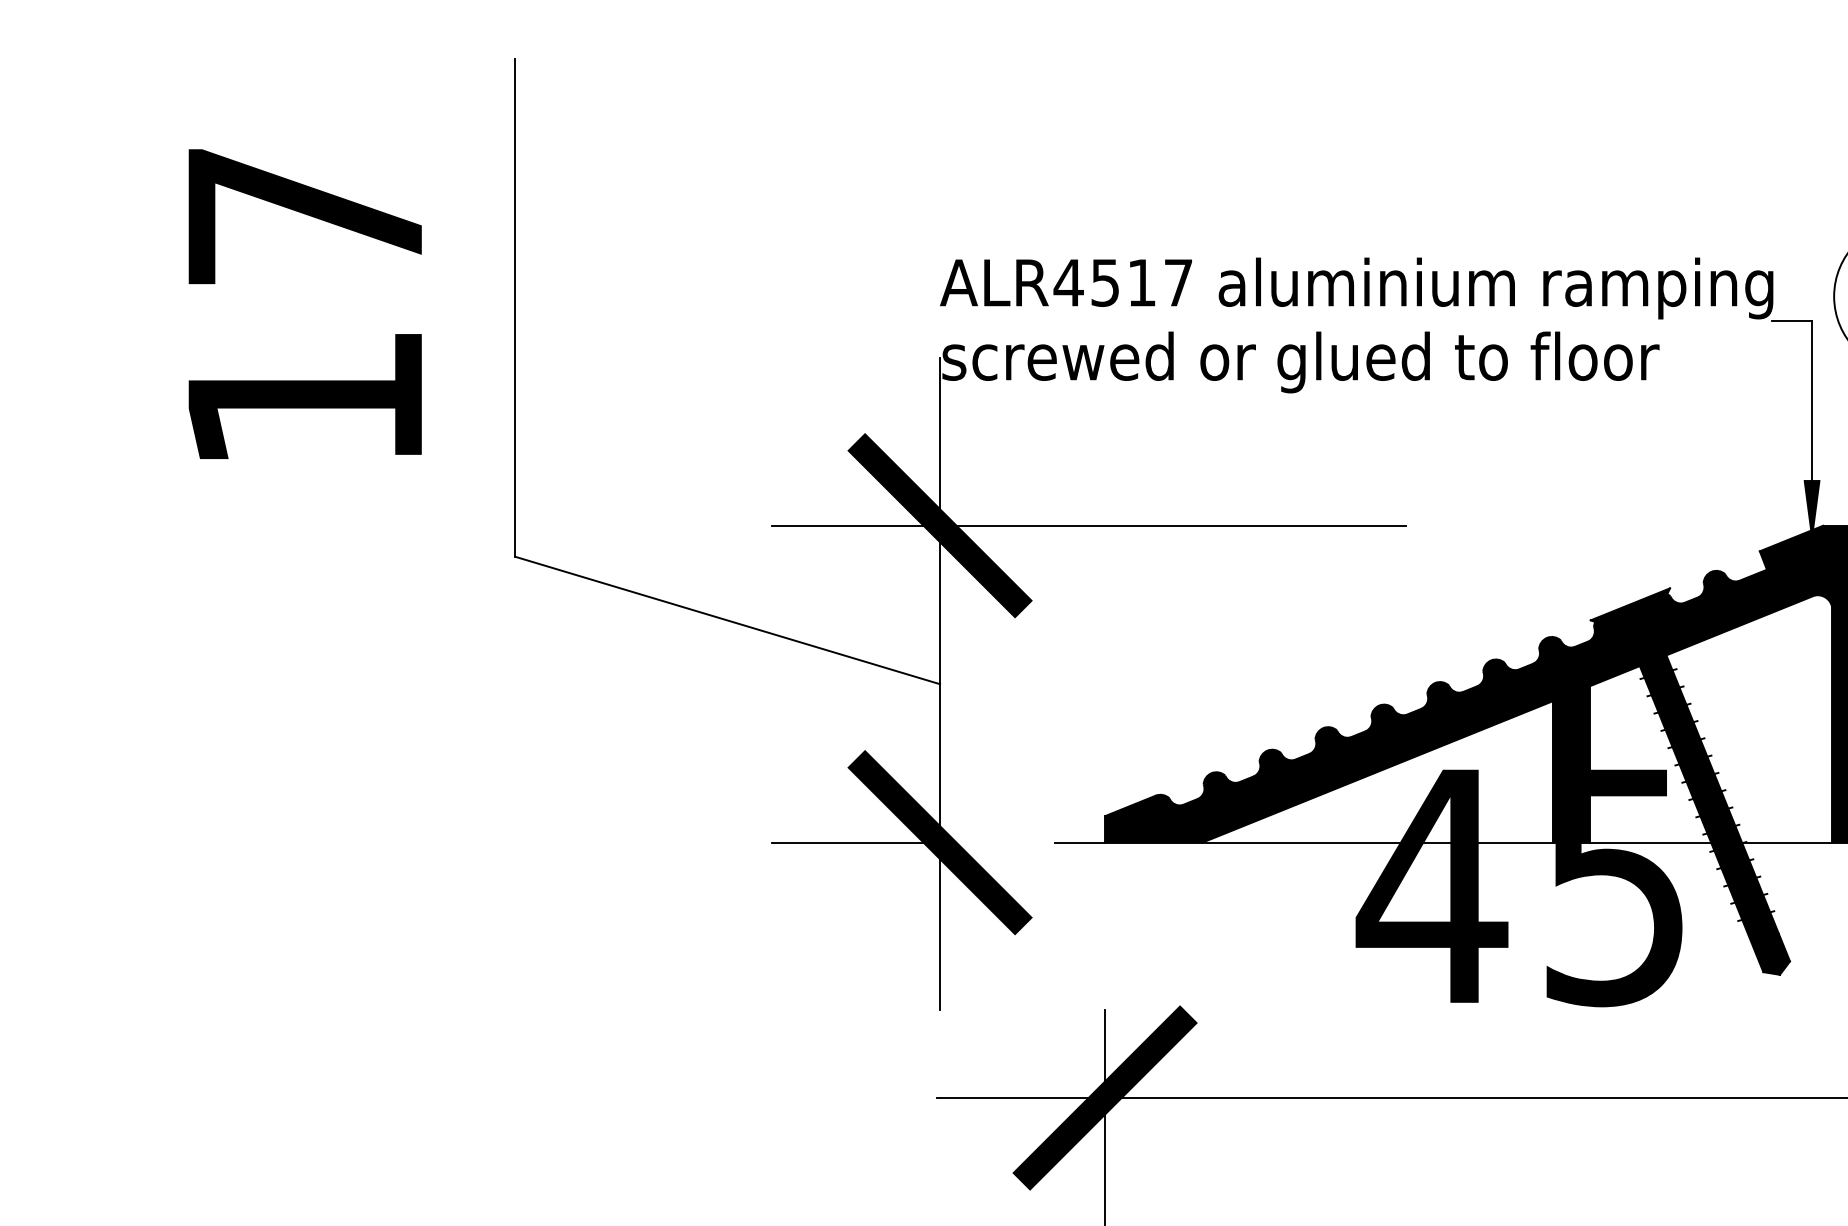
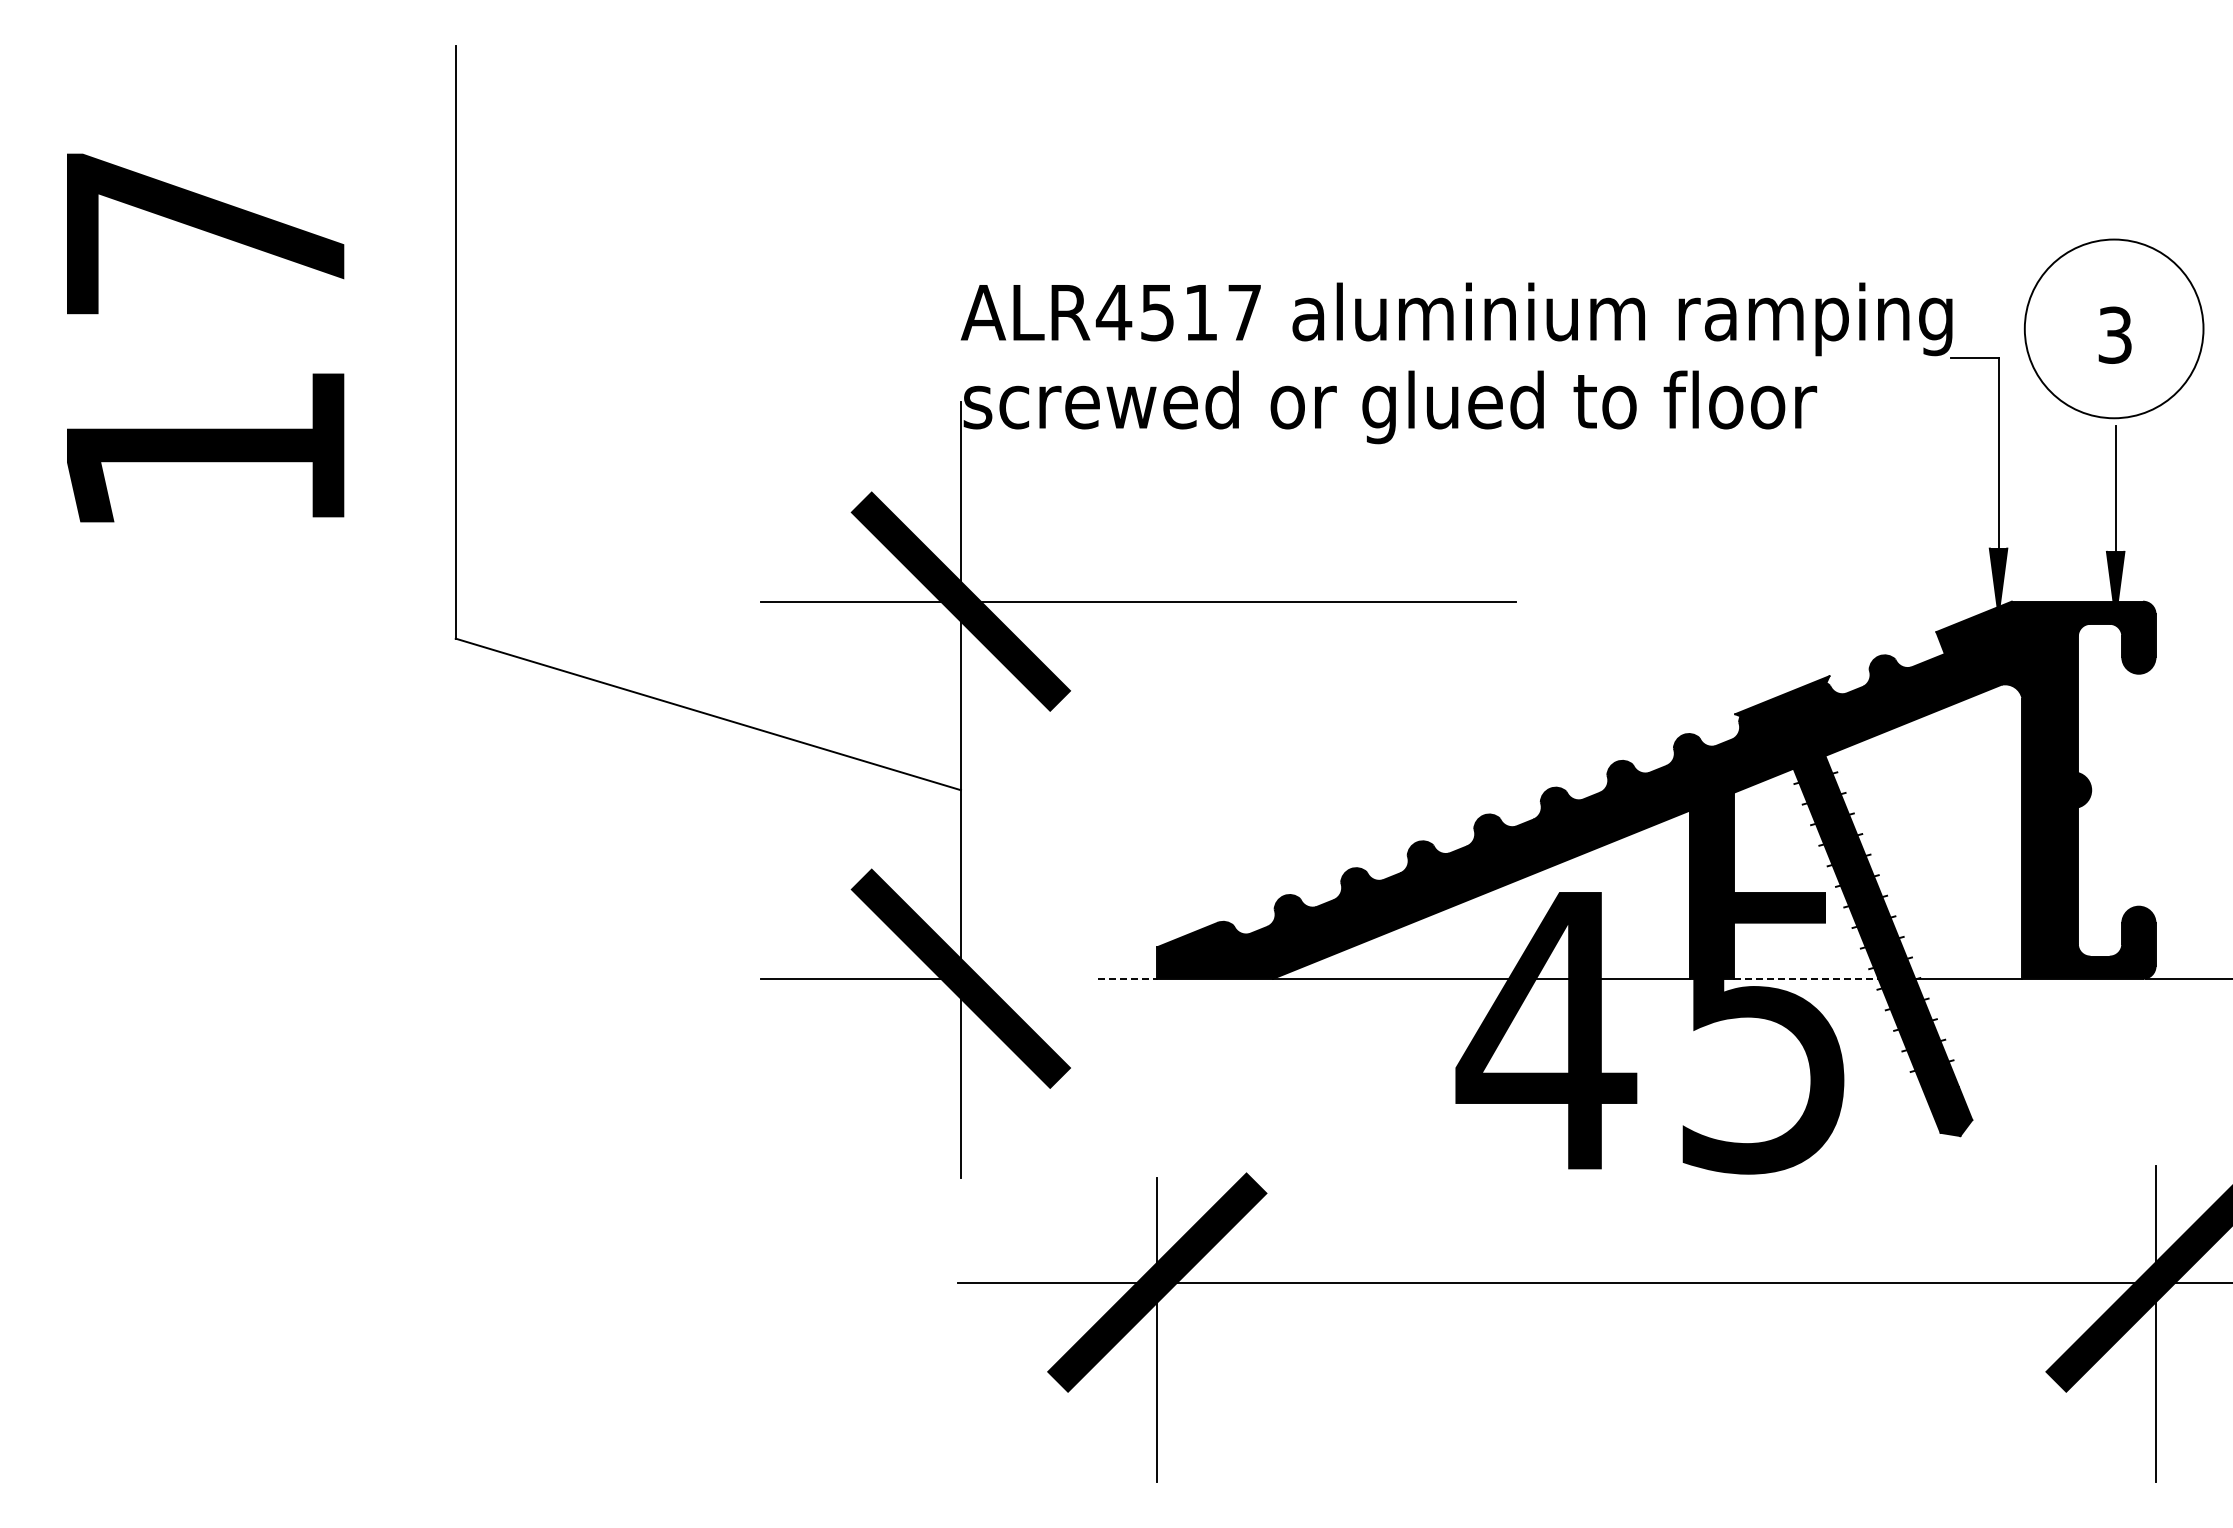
line: (1080, 842) -> (1127, 978), solid -> dashed
line: (1650, 842) -> (1806, 978), solid -> dashed

